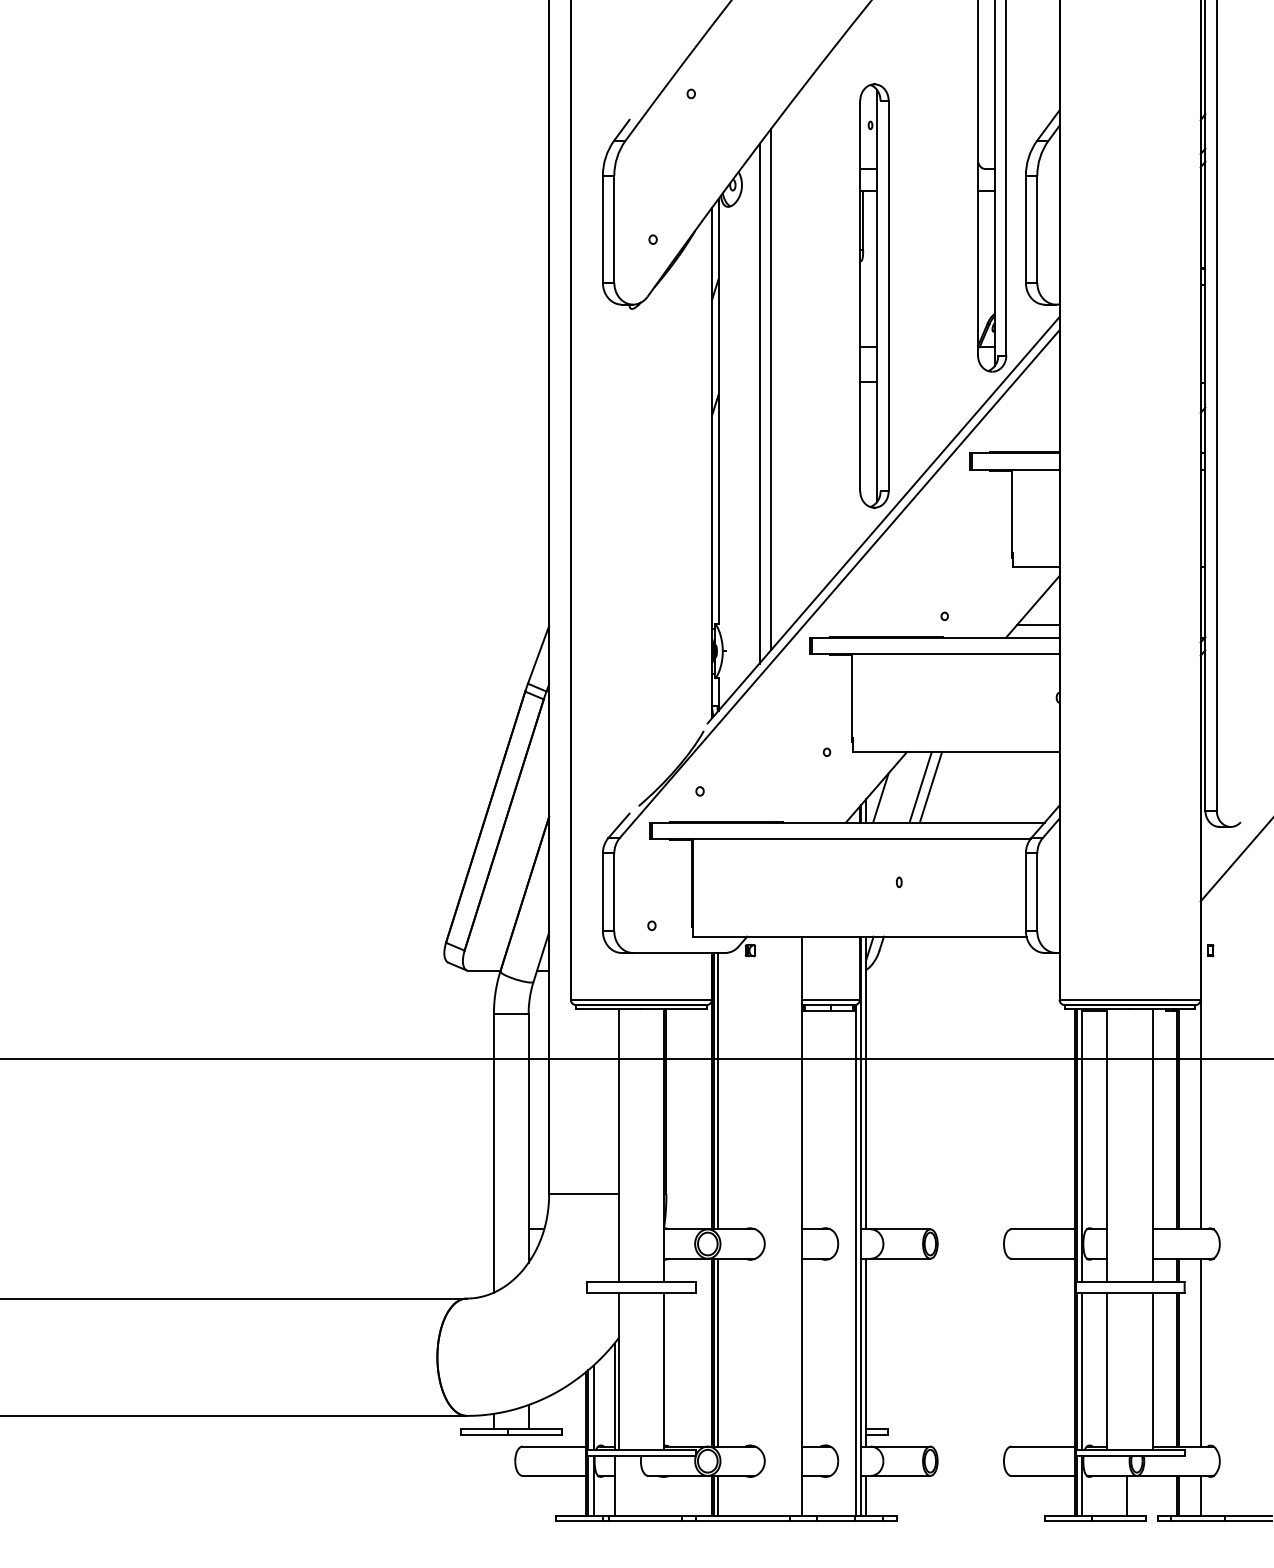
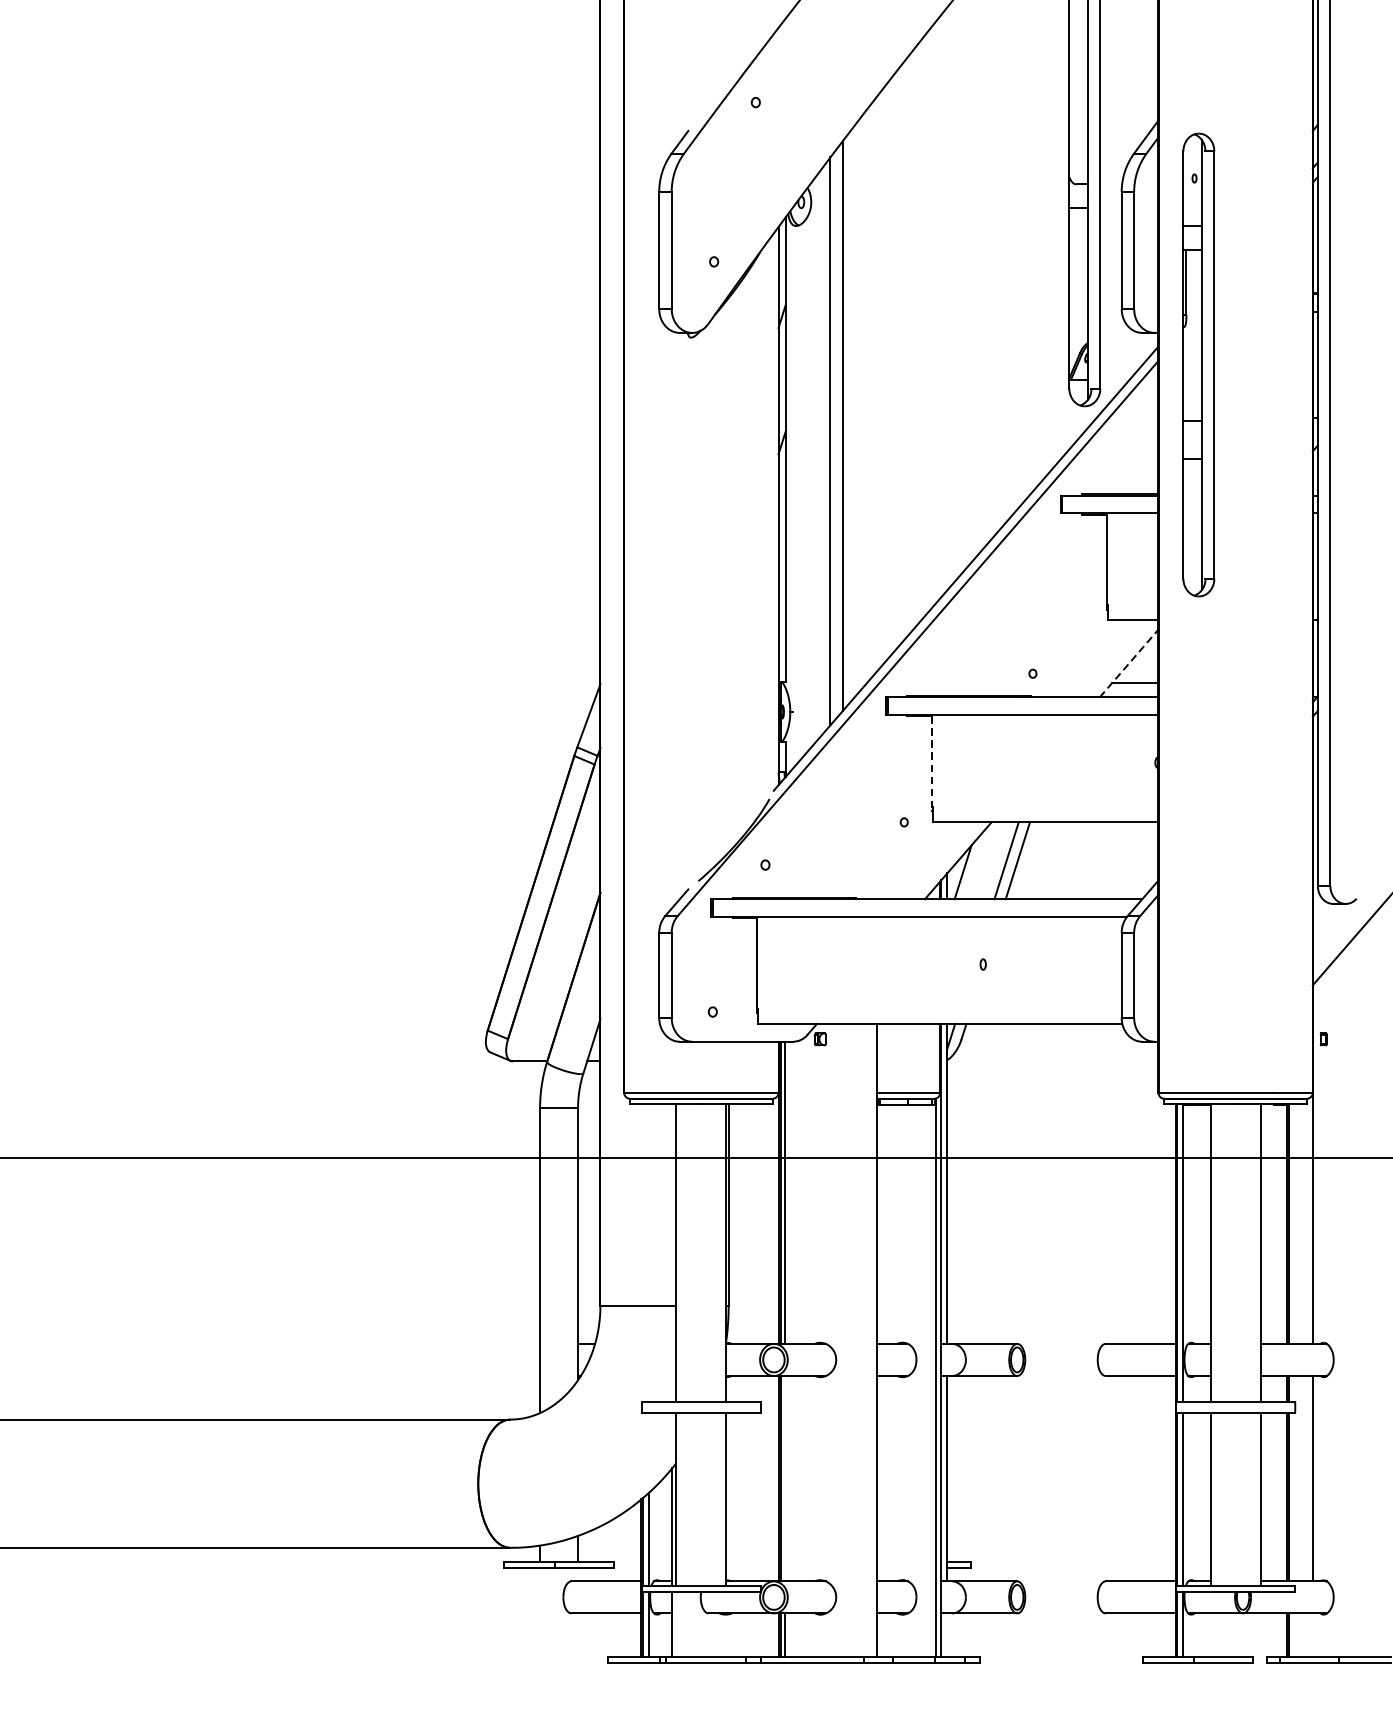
part: (874, 295) -> (1198, 364), moved
line: (1033, 606) -> (1129, 662), solid -> dashed
line: (852, 699) -> (932, 764), solid -> dashed
line: (717, 1352) -> (784, 1478), removed
line: (866, 1495) -> (947, 1634), removed
line: (1127, 1495) -> (1232, 1634), removed
line: (1200, 1495) -> (1312, 1634), removed

